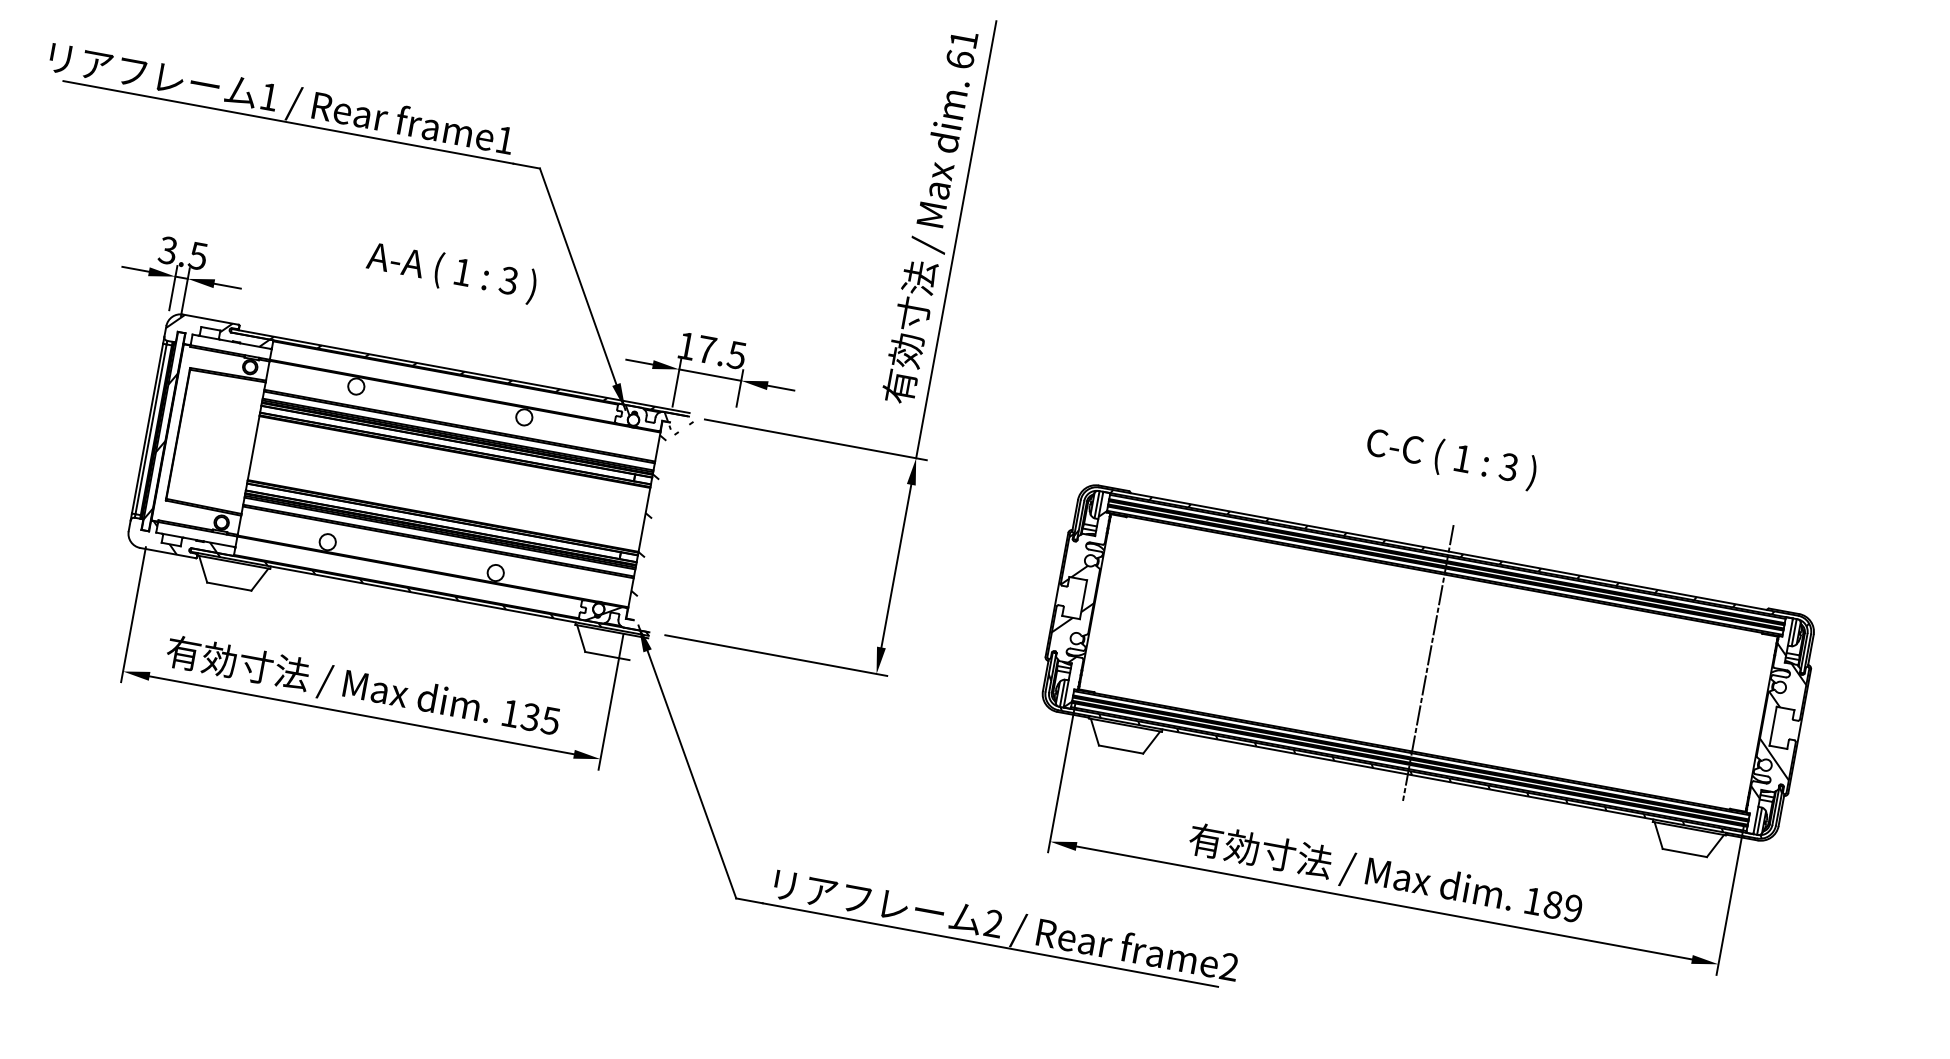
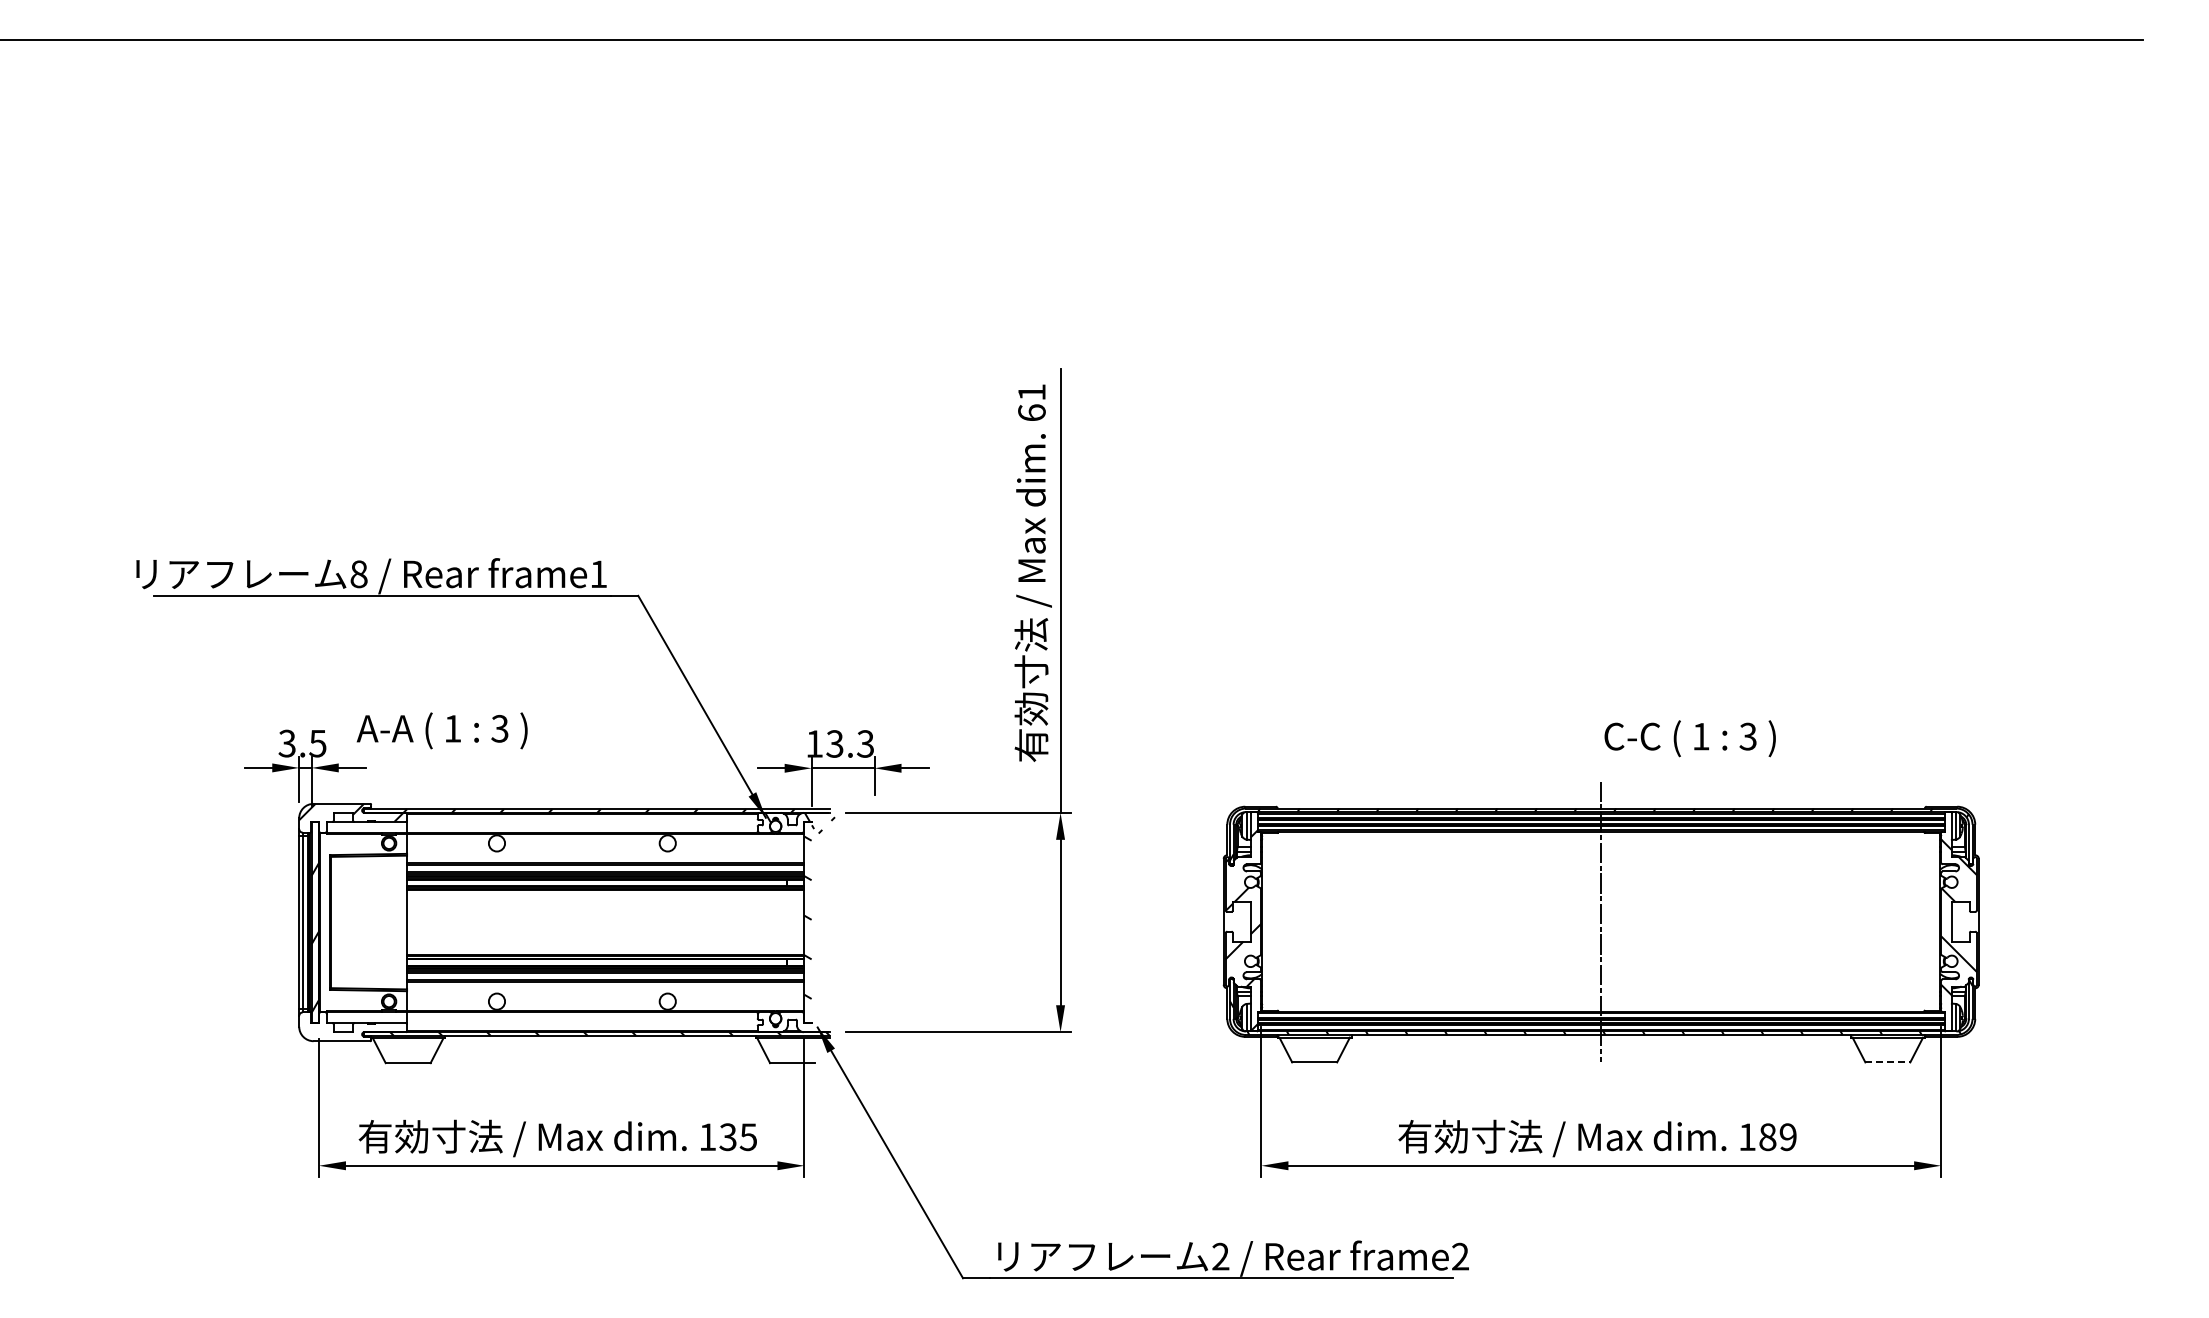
text: (268, 97) -> (358, 574), 1 -> 8
text: (451, 271) -> (441, 730), moved
text: (721, 351) -> (849, 743), 17.5 -> 13.3
text: (1450, 458) -> (1689, 738), moved
hatch: (185, 541) -> (356, 1026), removed
hatch: (603, 614) -> (781, 1022), removed
line: (1685, 853) -> (1888, 1062), solid -> dashed

